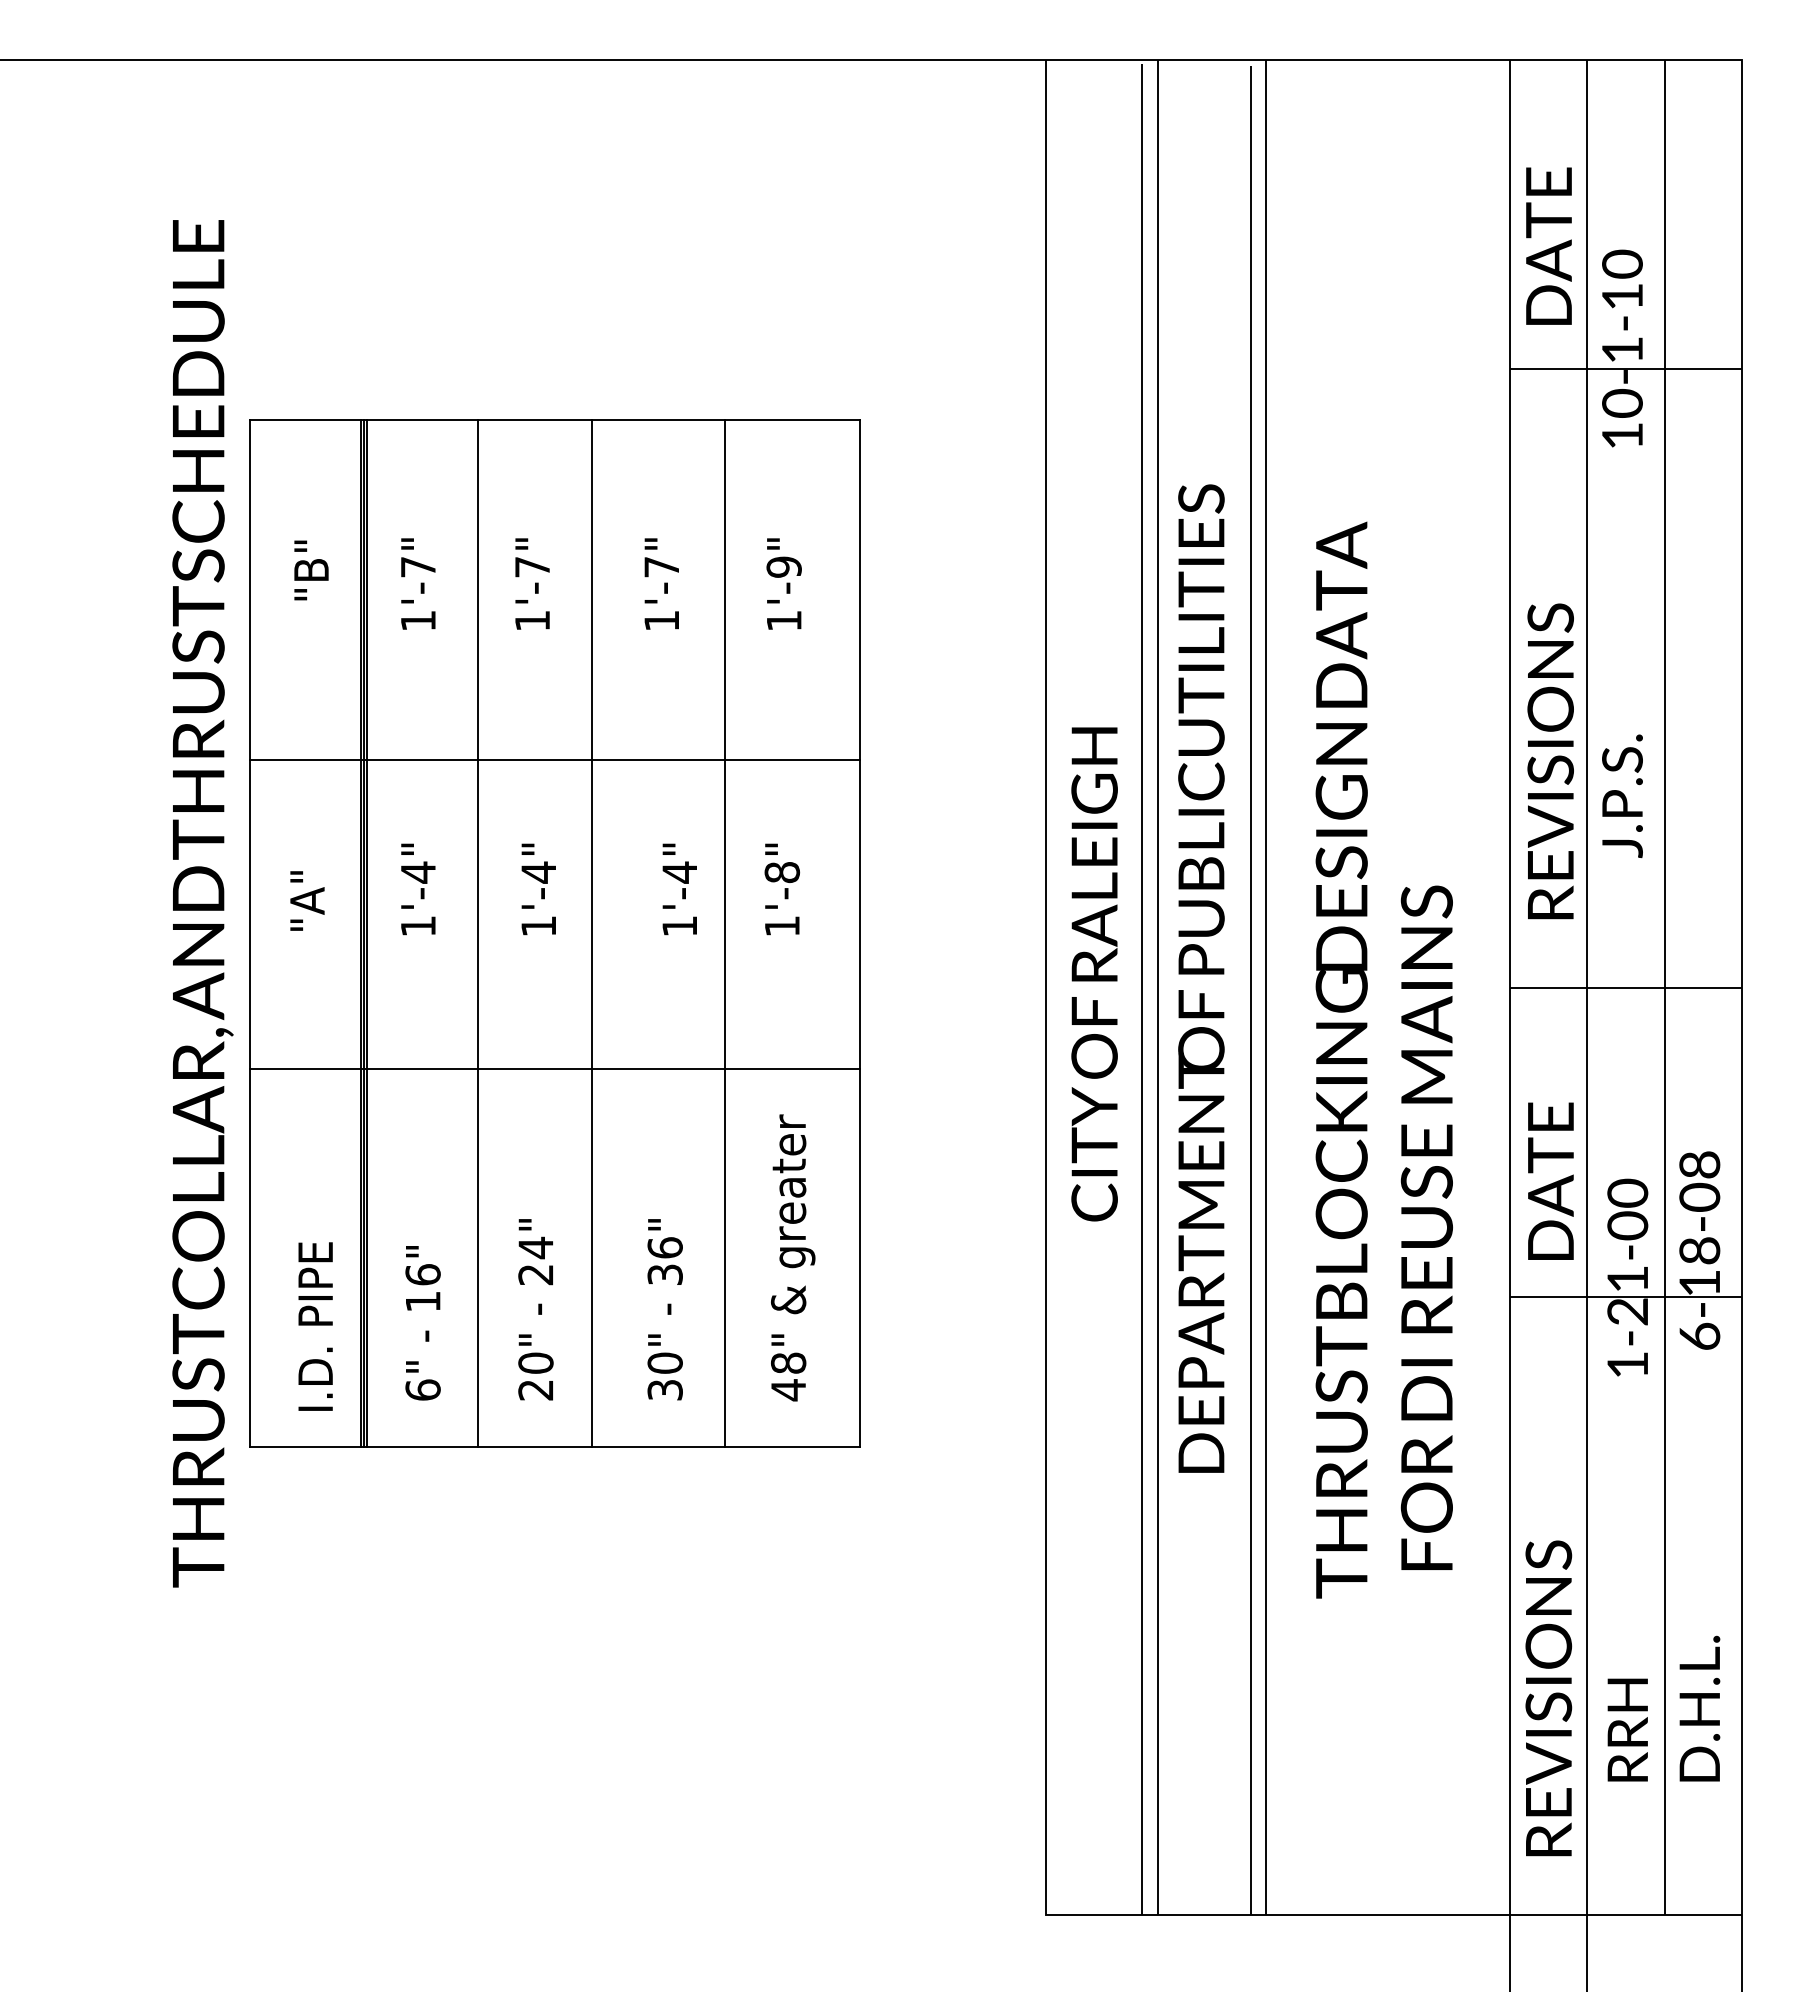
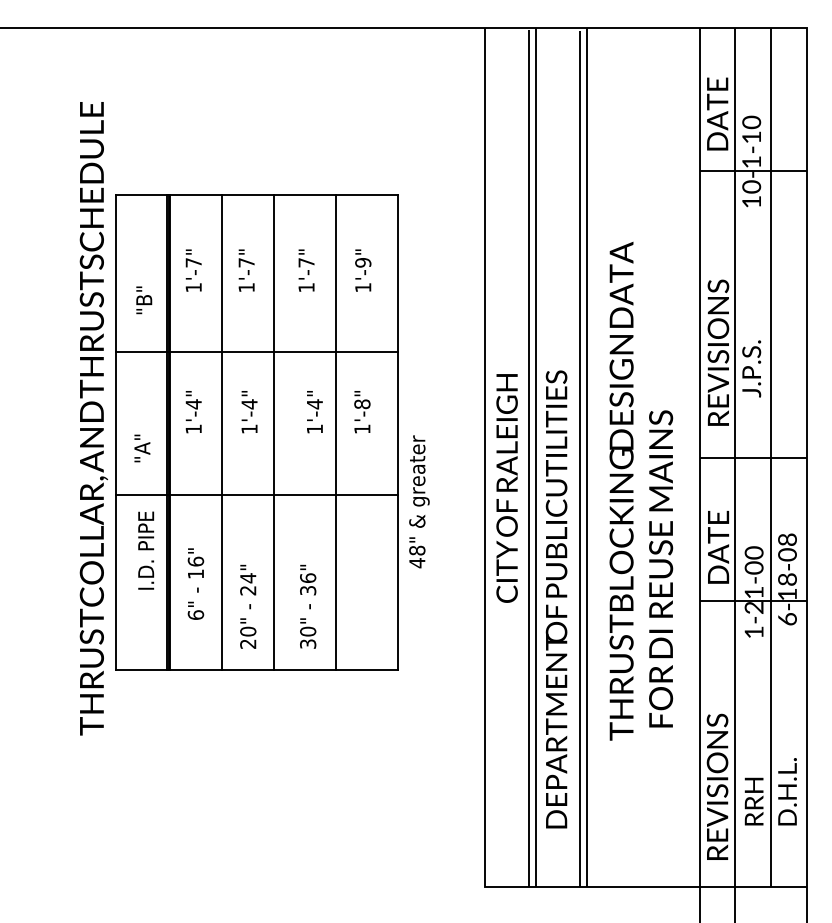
text: (312, 570) -> (144, 300), moved
text: (307, 901) -> (142, 448), moved
text: (1093, 974) -> (506, 488), moved
text: (1201, 978) -> (556, 599), moved
text: (793, 1257) -> (419, 501), moved
text: (422, 1321) -> (195, 583), moved
text: (316, 1326) -> (146, 550), moved

